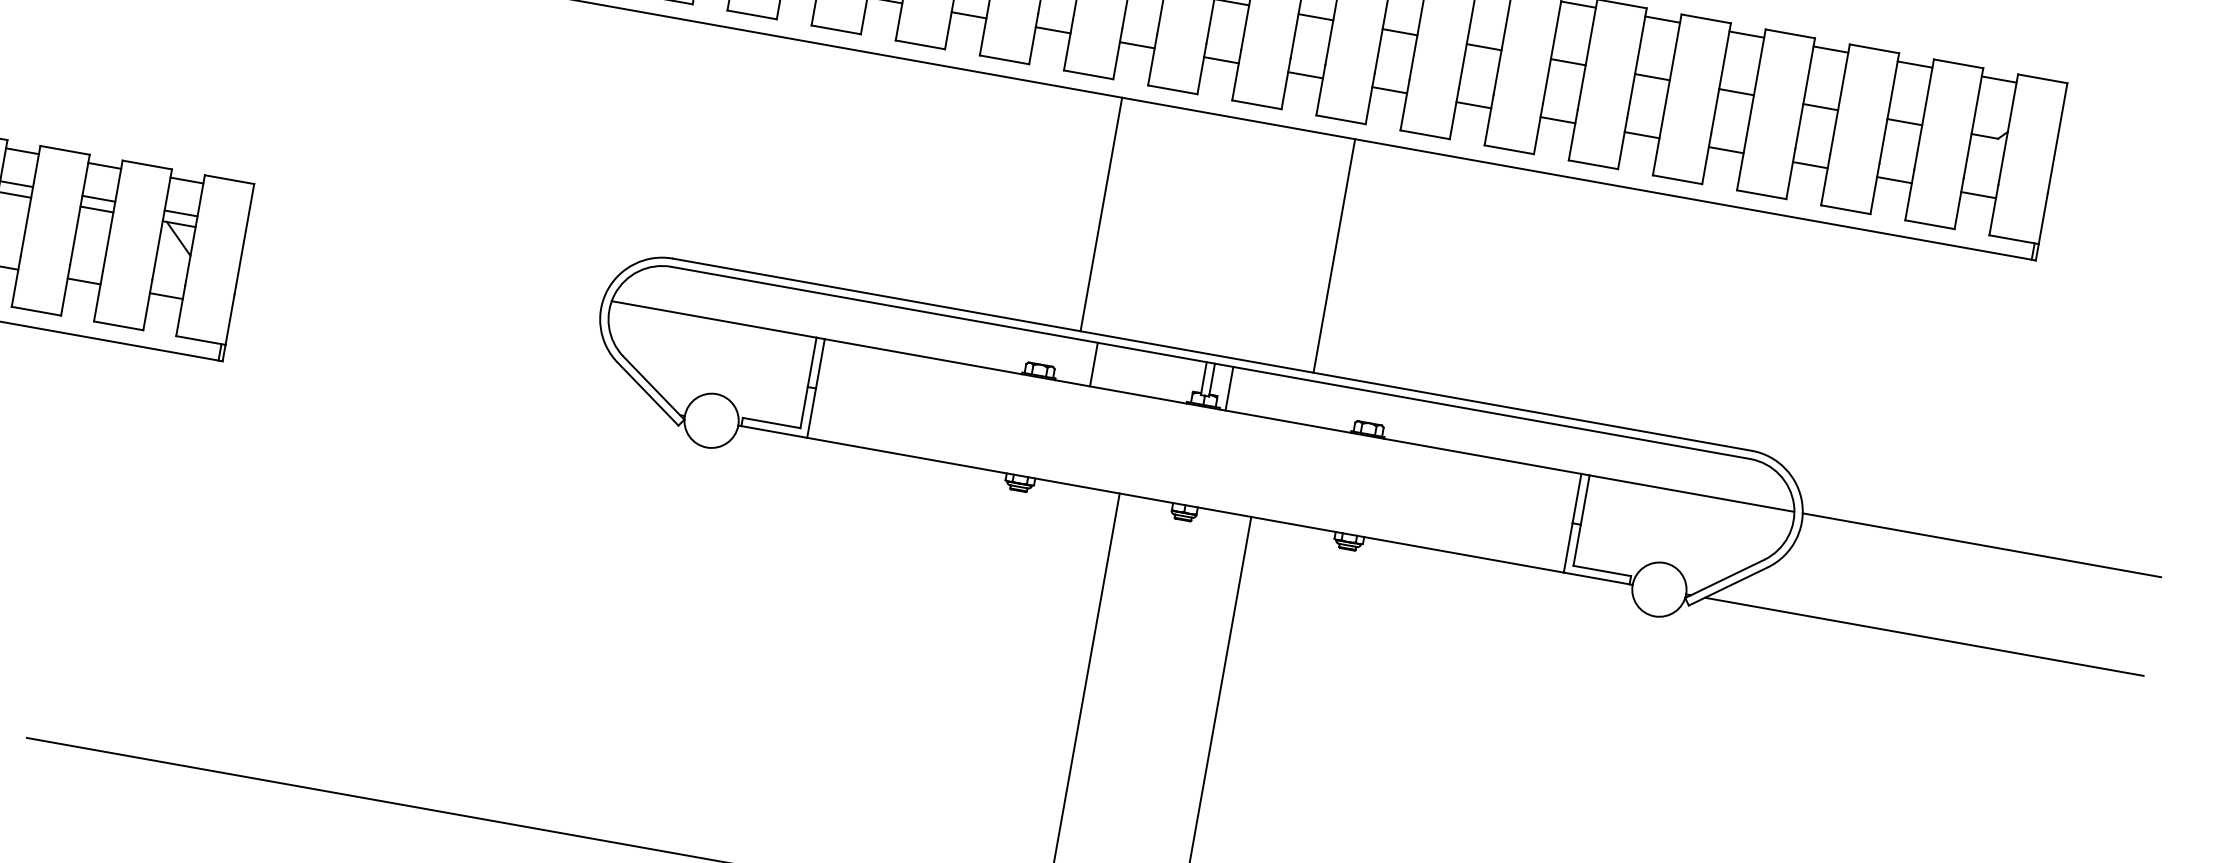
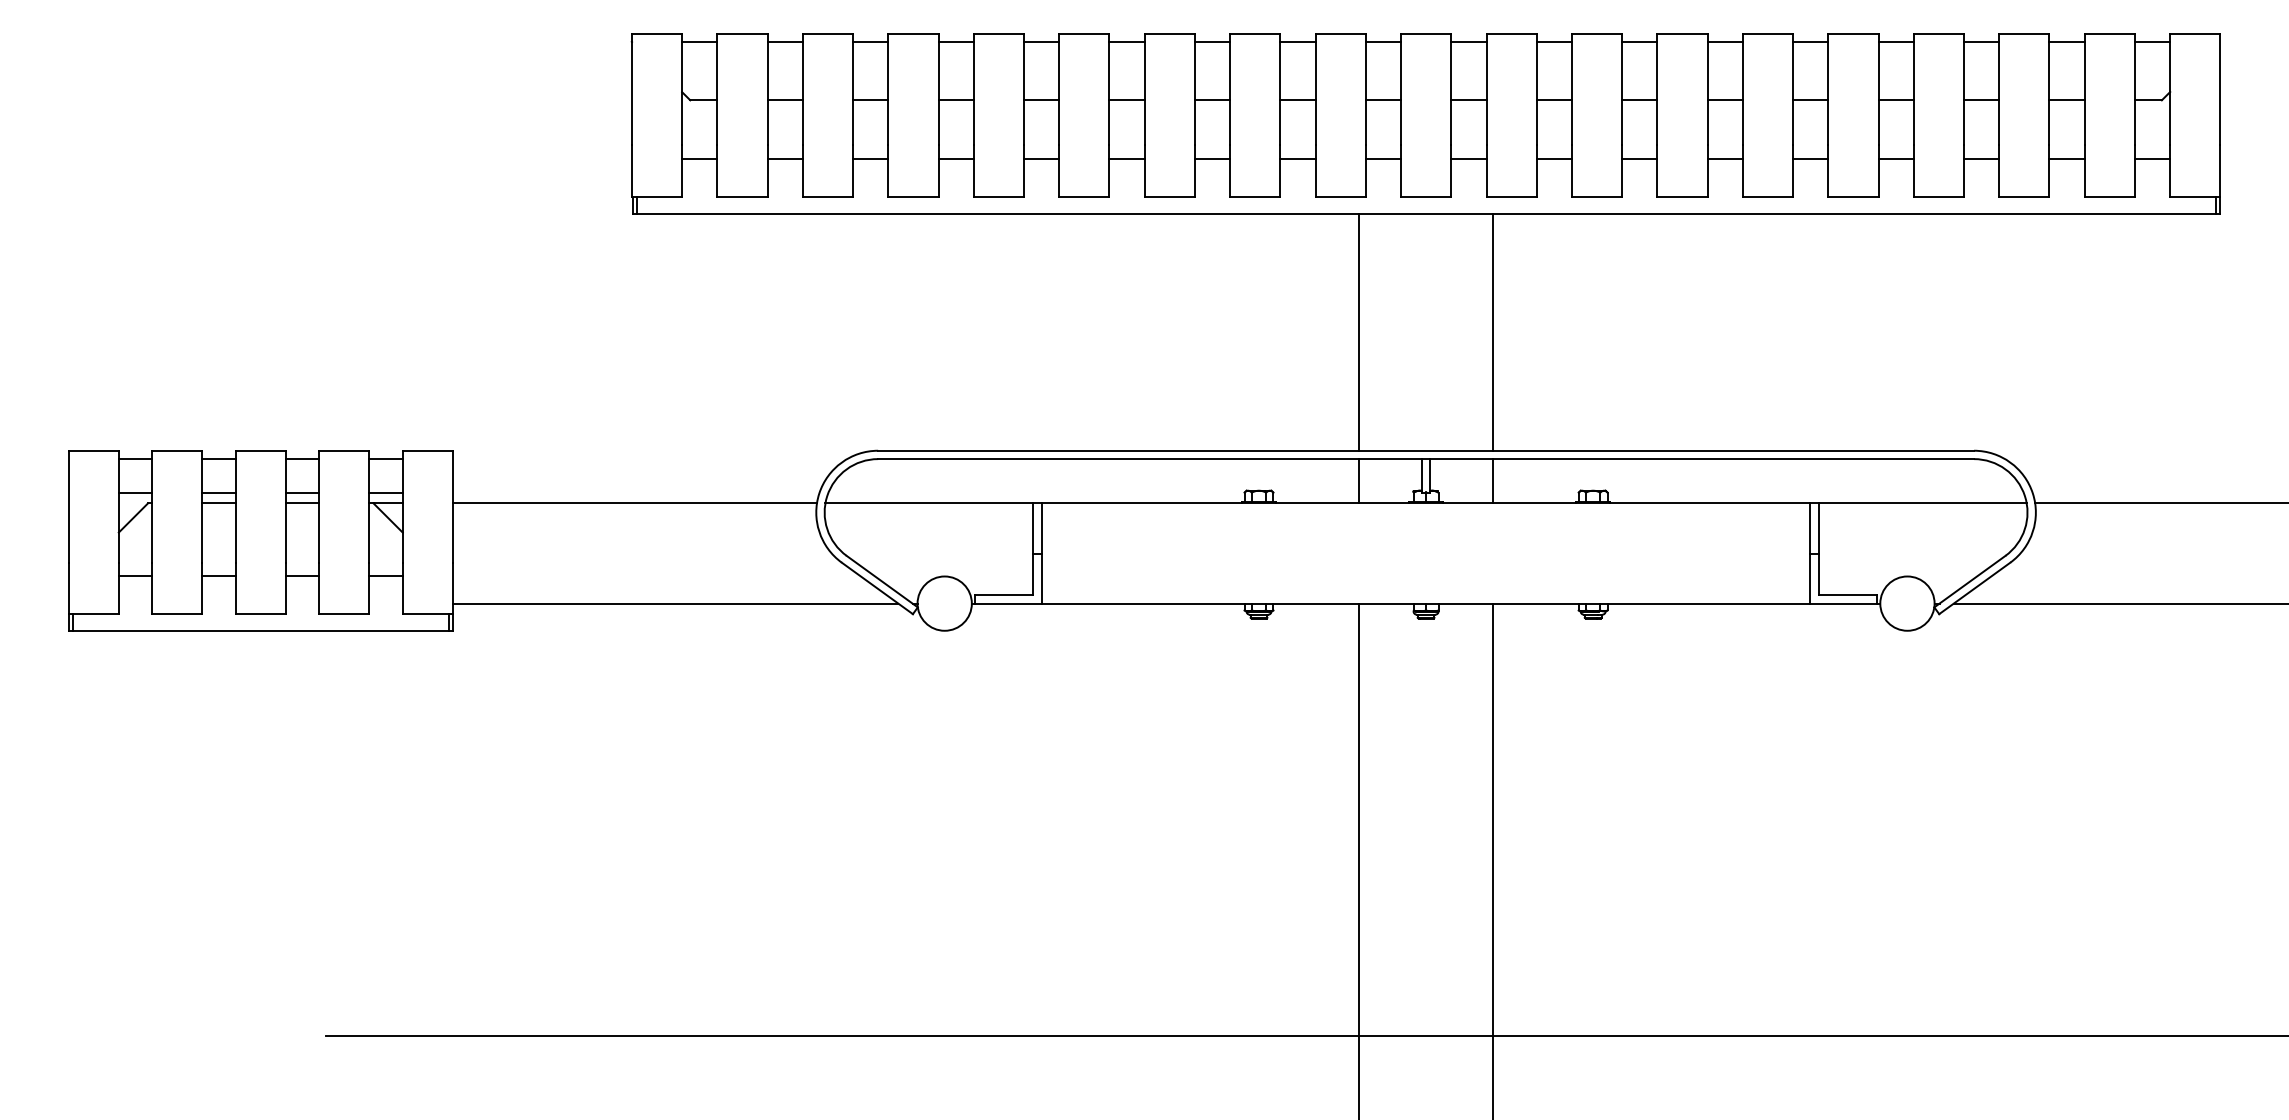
line: (1101, 213) -> (1359, 331), moved
line: (1334, 255) -> (1492, 331), moved
line: (423, 267) -> (634, 503), added
line: (1094, 364) -> (1359, 481), moved
line: (446, 373) -> (675, 603), added
line: (1228, 388) -> (1492, 481), moved

